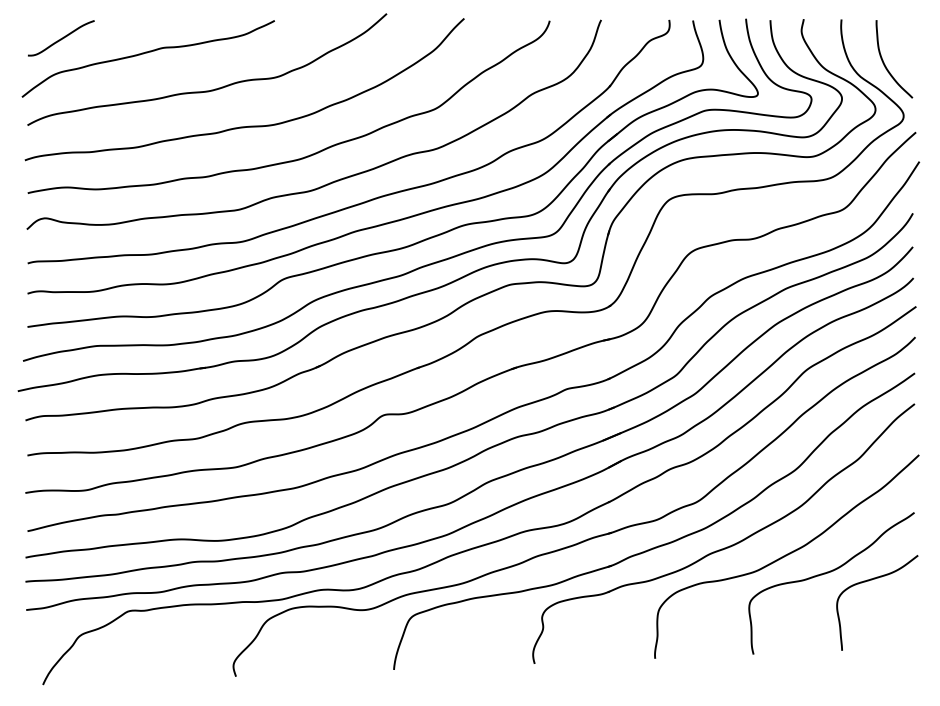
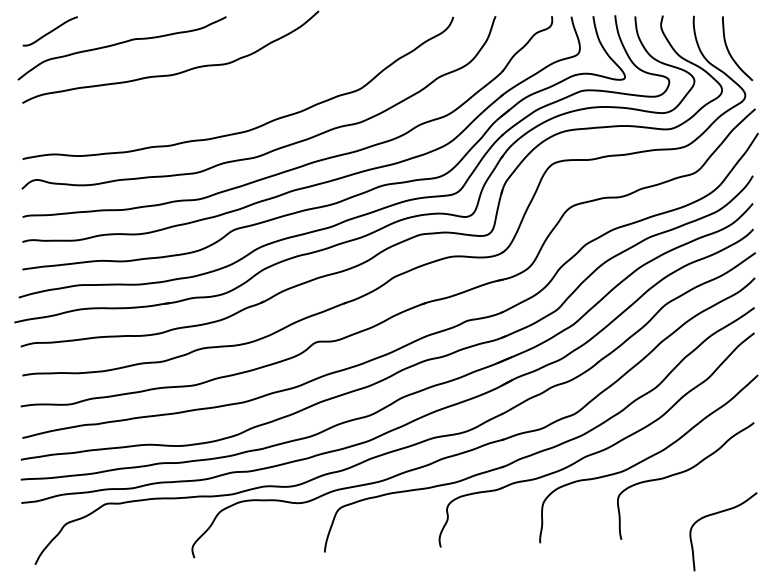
curve: (249, 125) -> (205, 103), removed
curve: (872, 580) -> (719, 513), moved

